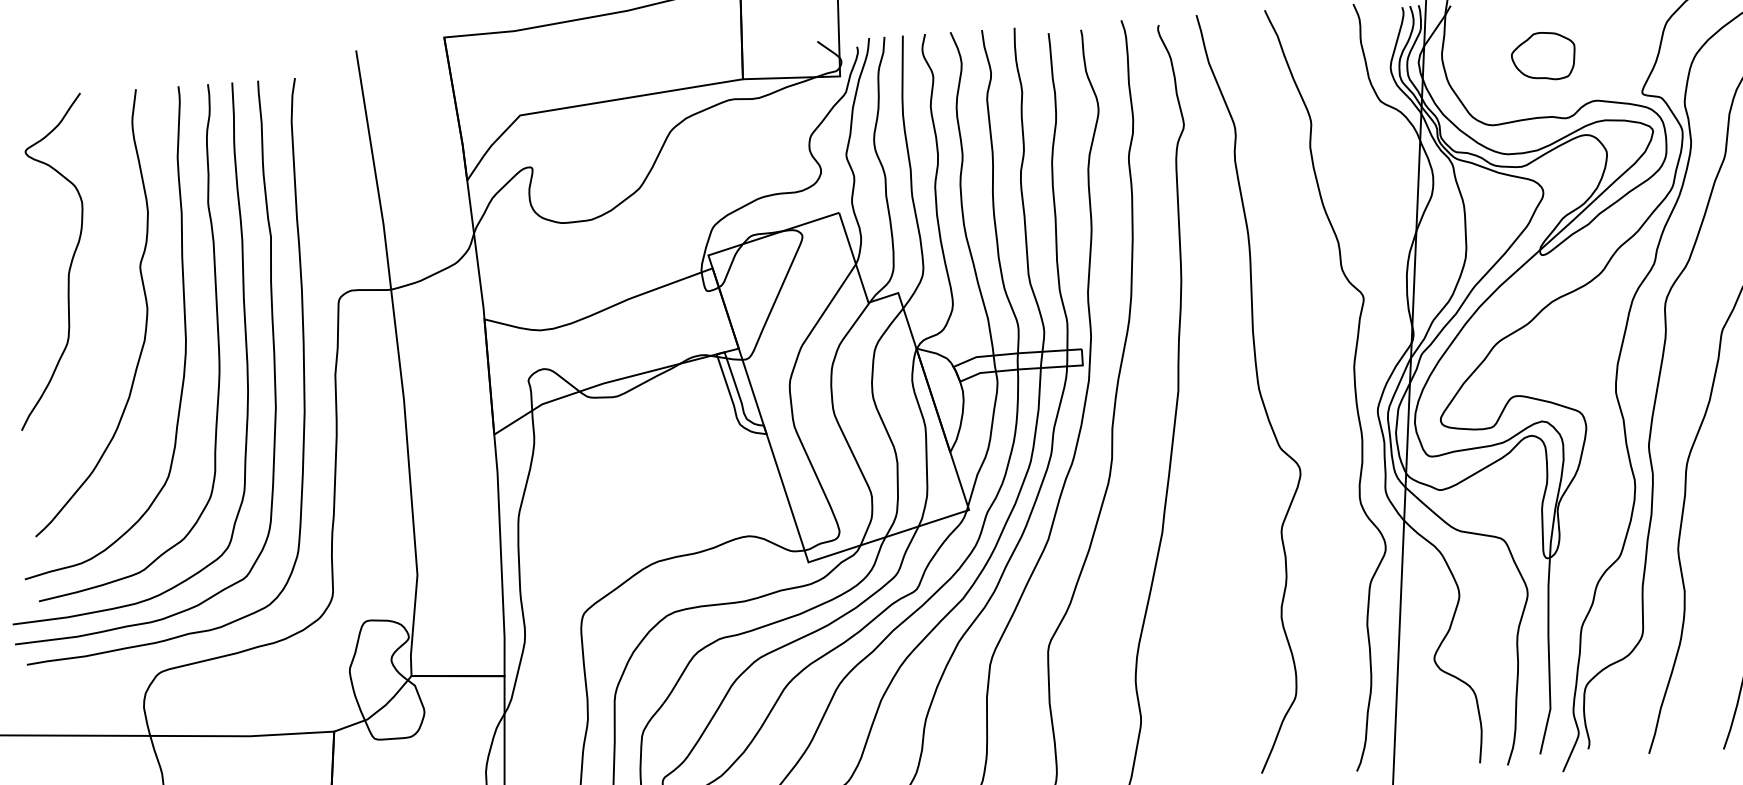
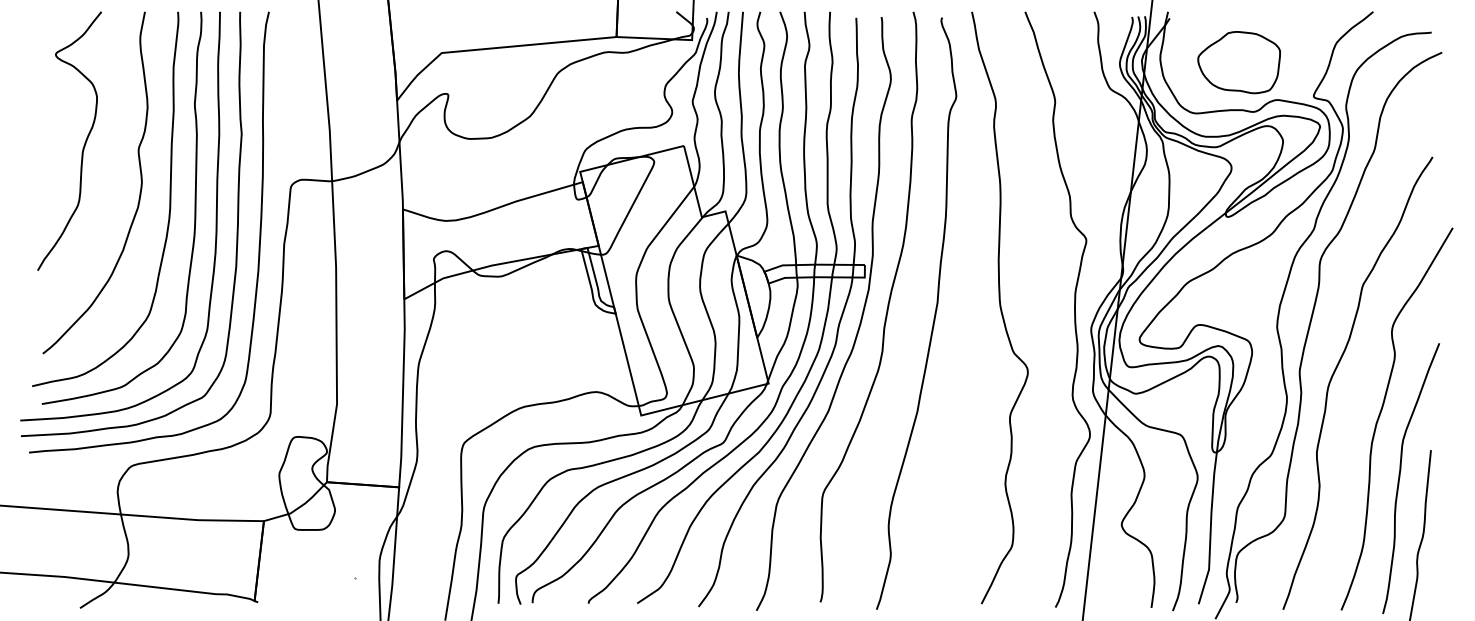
part: (1542, 56) -> (1238, 62), size x1.67

